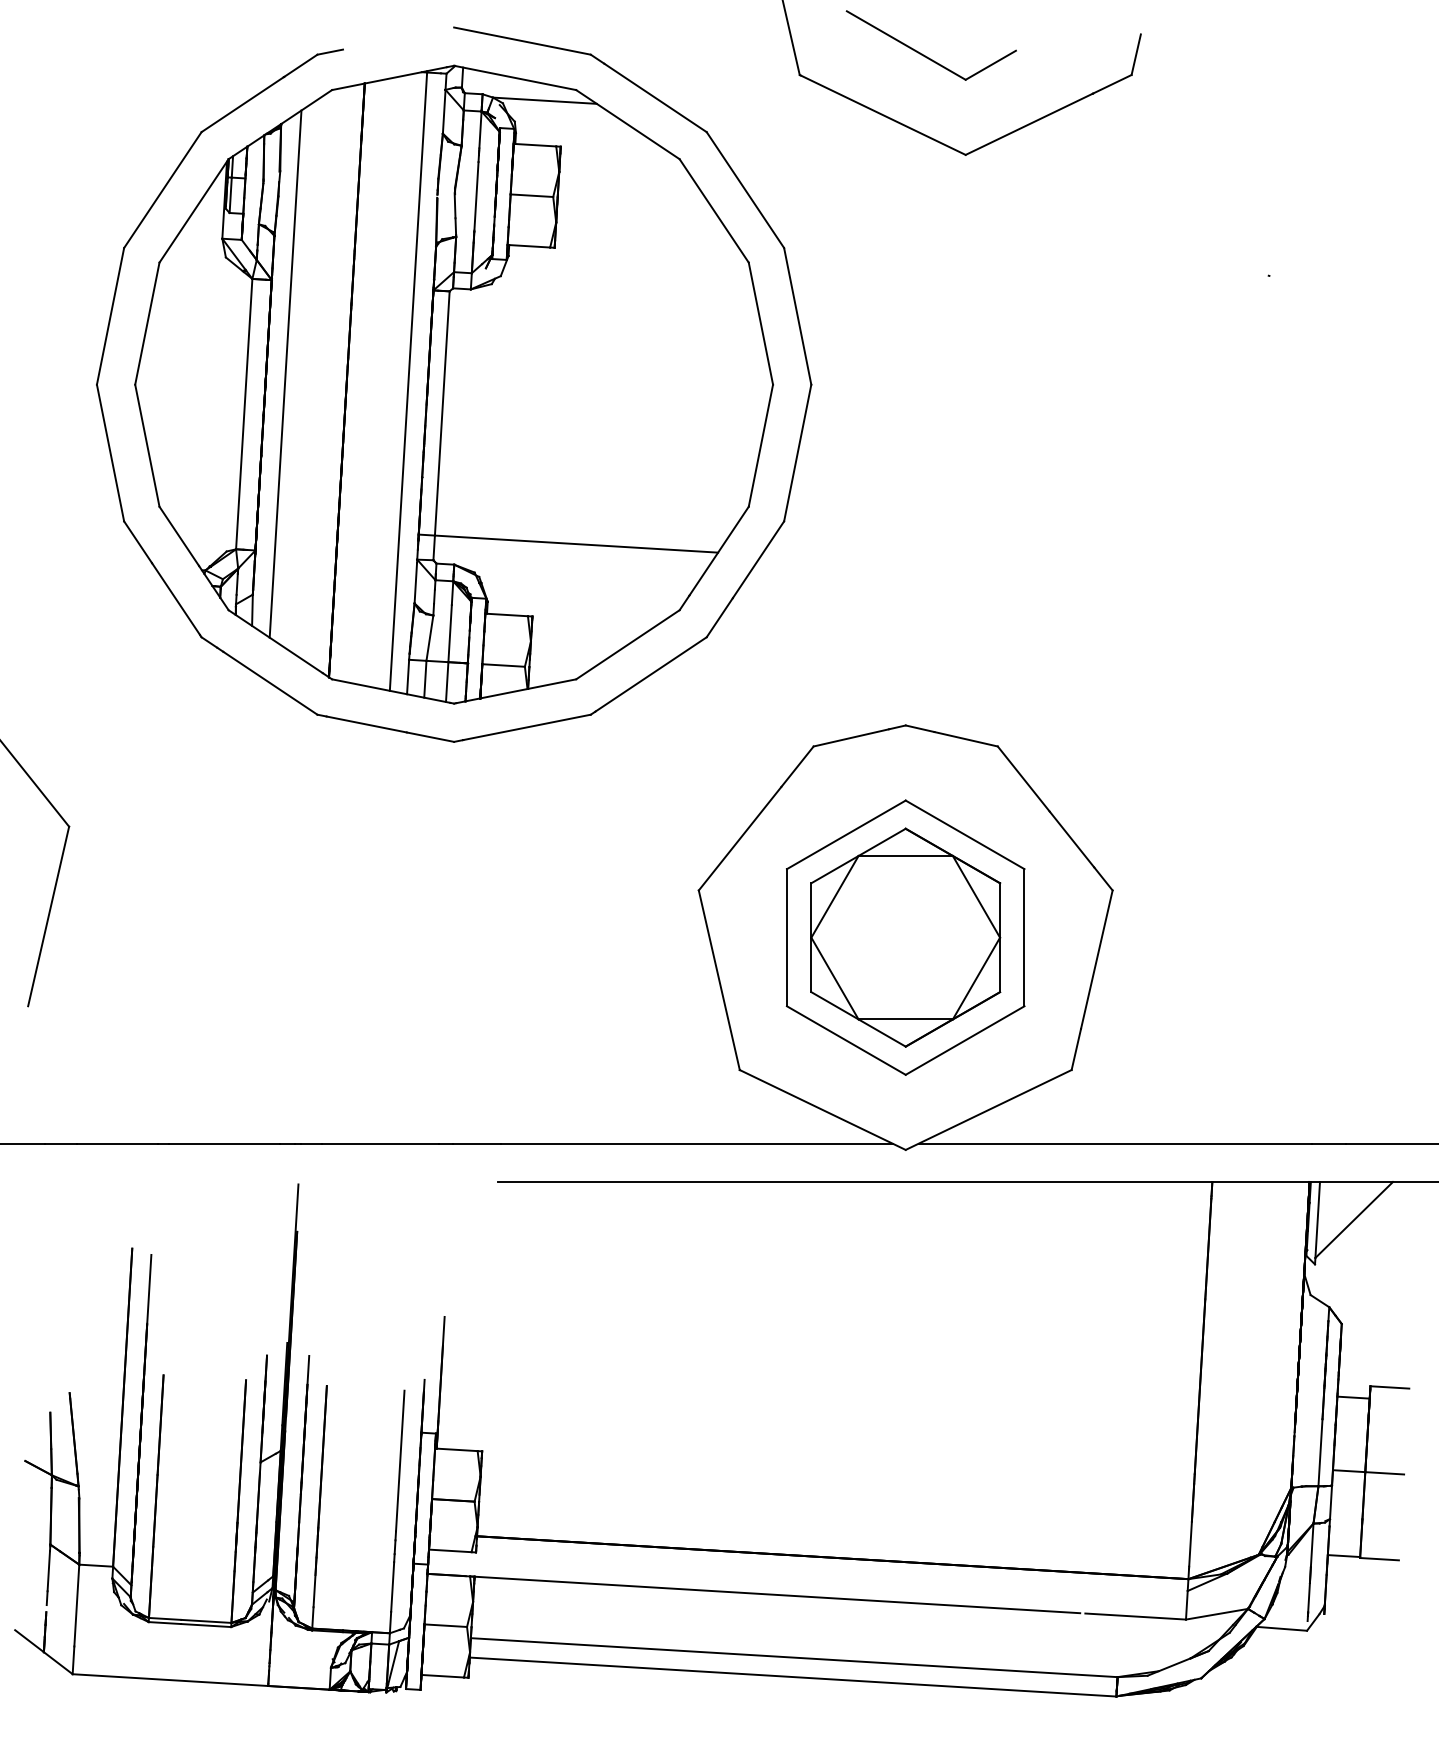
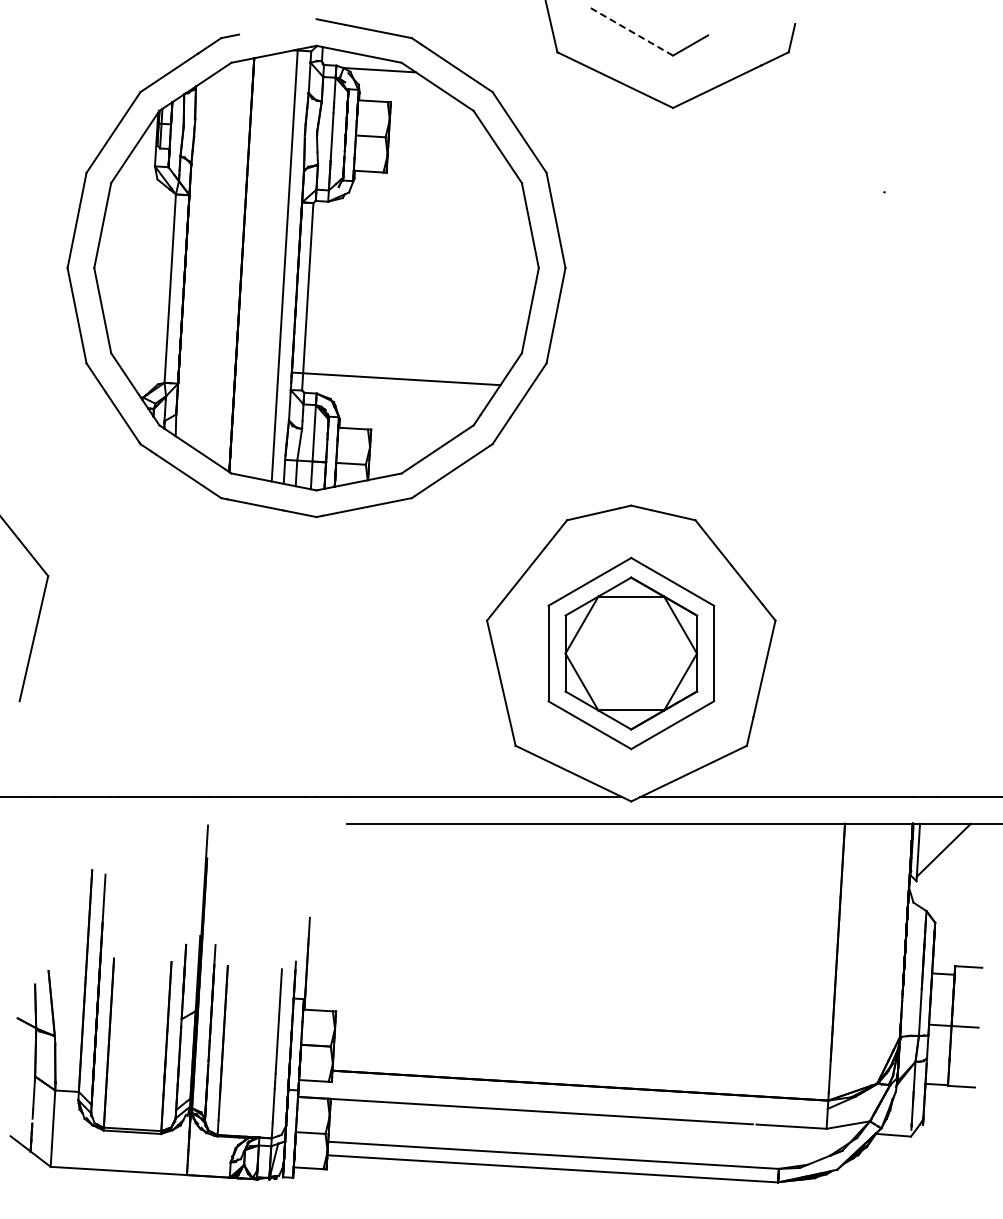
line: (906, 45) -> (631, 31), solid -> dashed
line: (286, 373) -> (199, 260), removed

